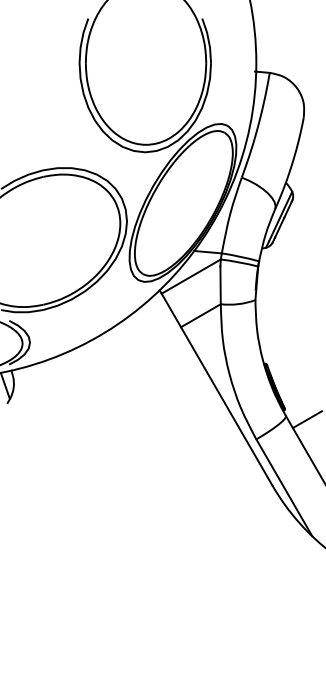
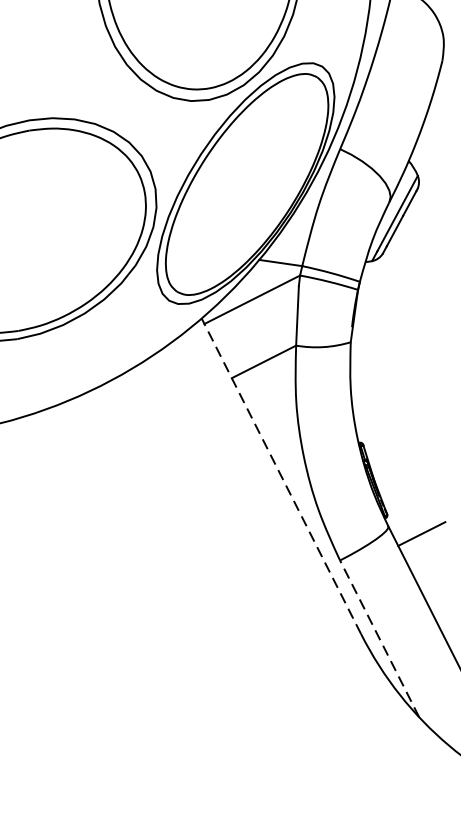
line: (216, 387) -> (282, 475), solid -> dashed
line: (284, 487) -> (379, 638), solid -> dashed

